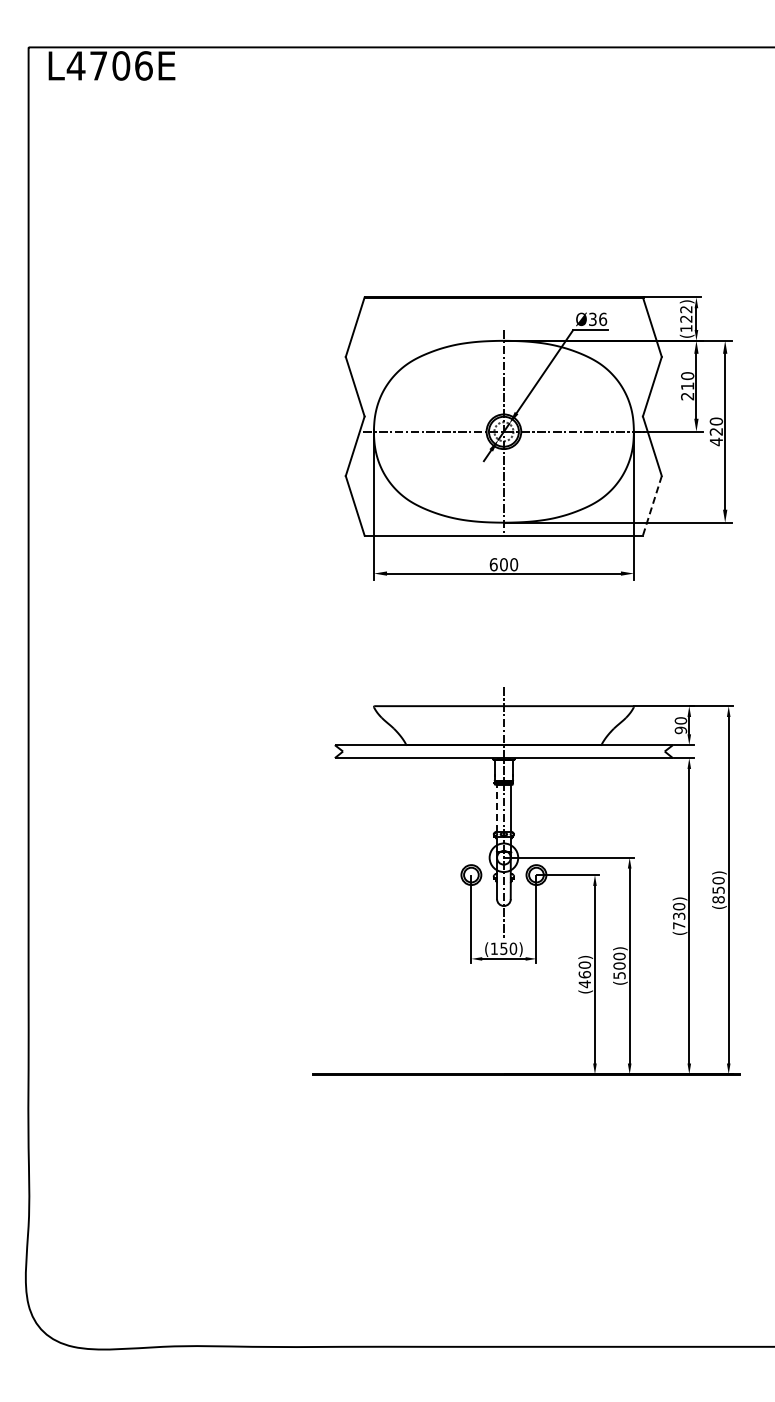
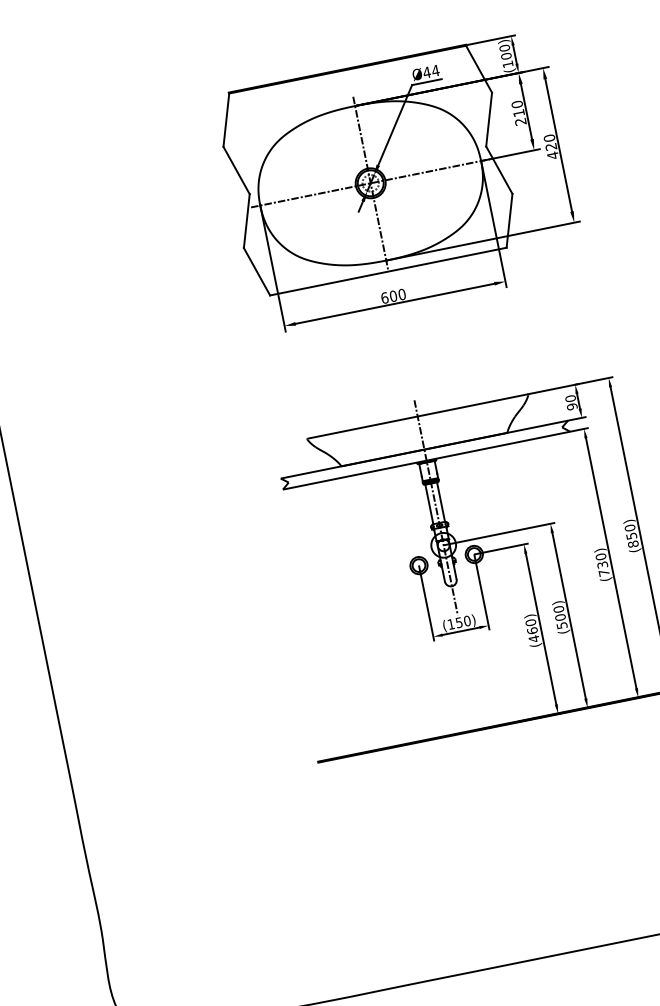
text: (686, 313) -> (505, 51), (122) -> (100)
text: (597, 319) -> (430, 71), Ø36 -> Ø44
line: (652, 506) -> (509, 221), dashed -> solid
line: (497, 807) -> (429, 503), dashed -> solid

